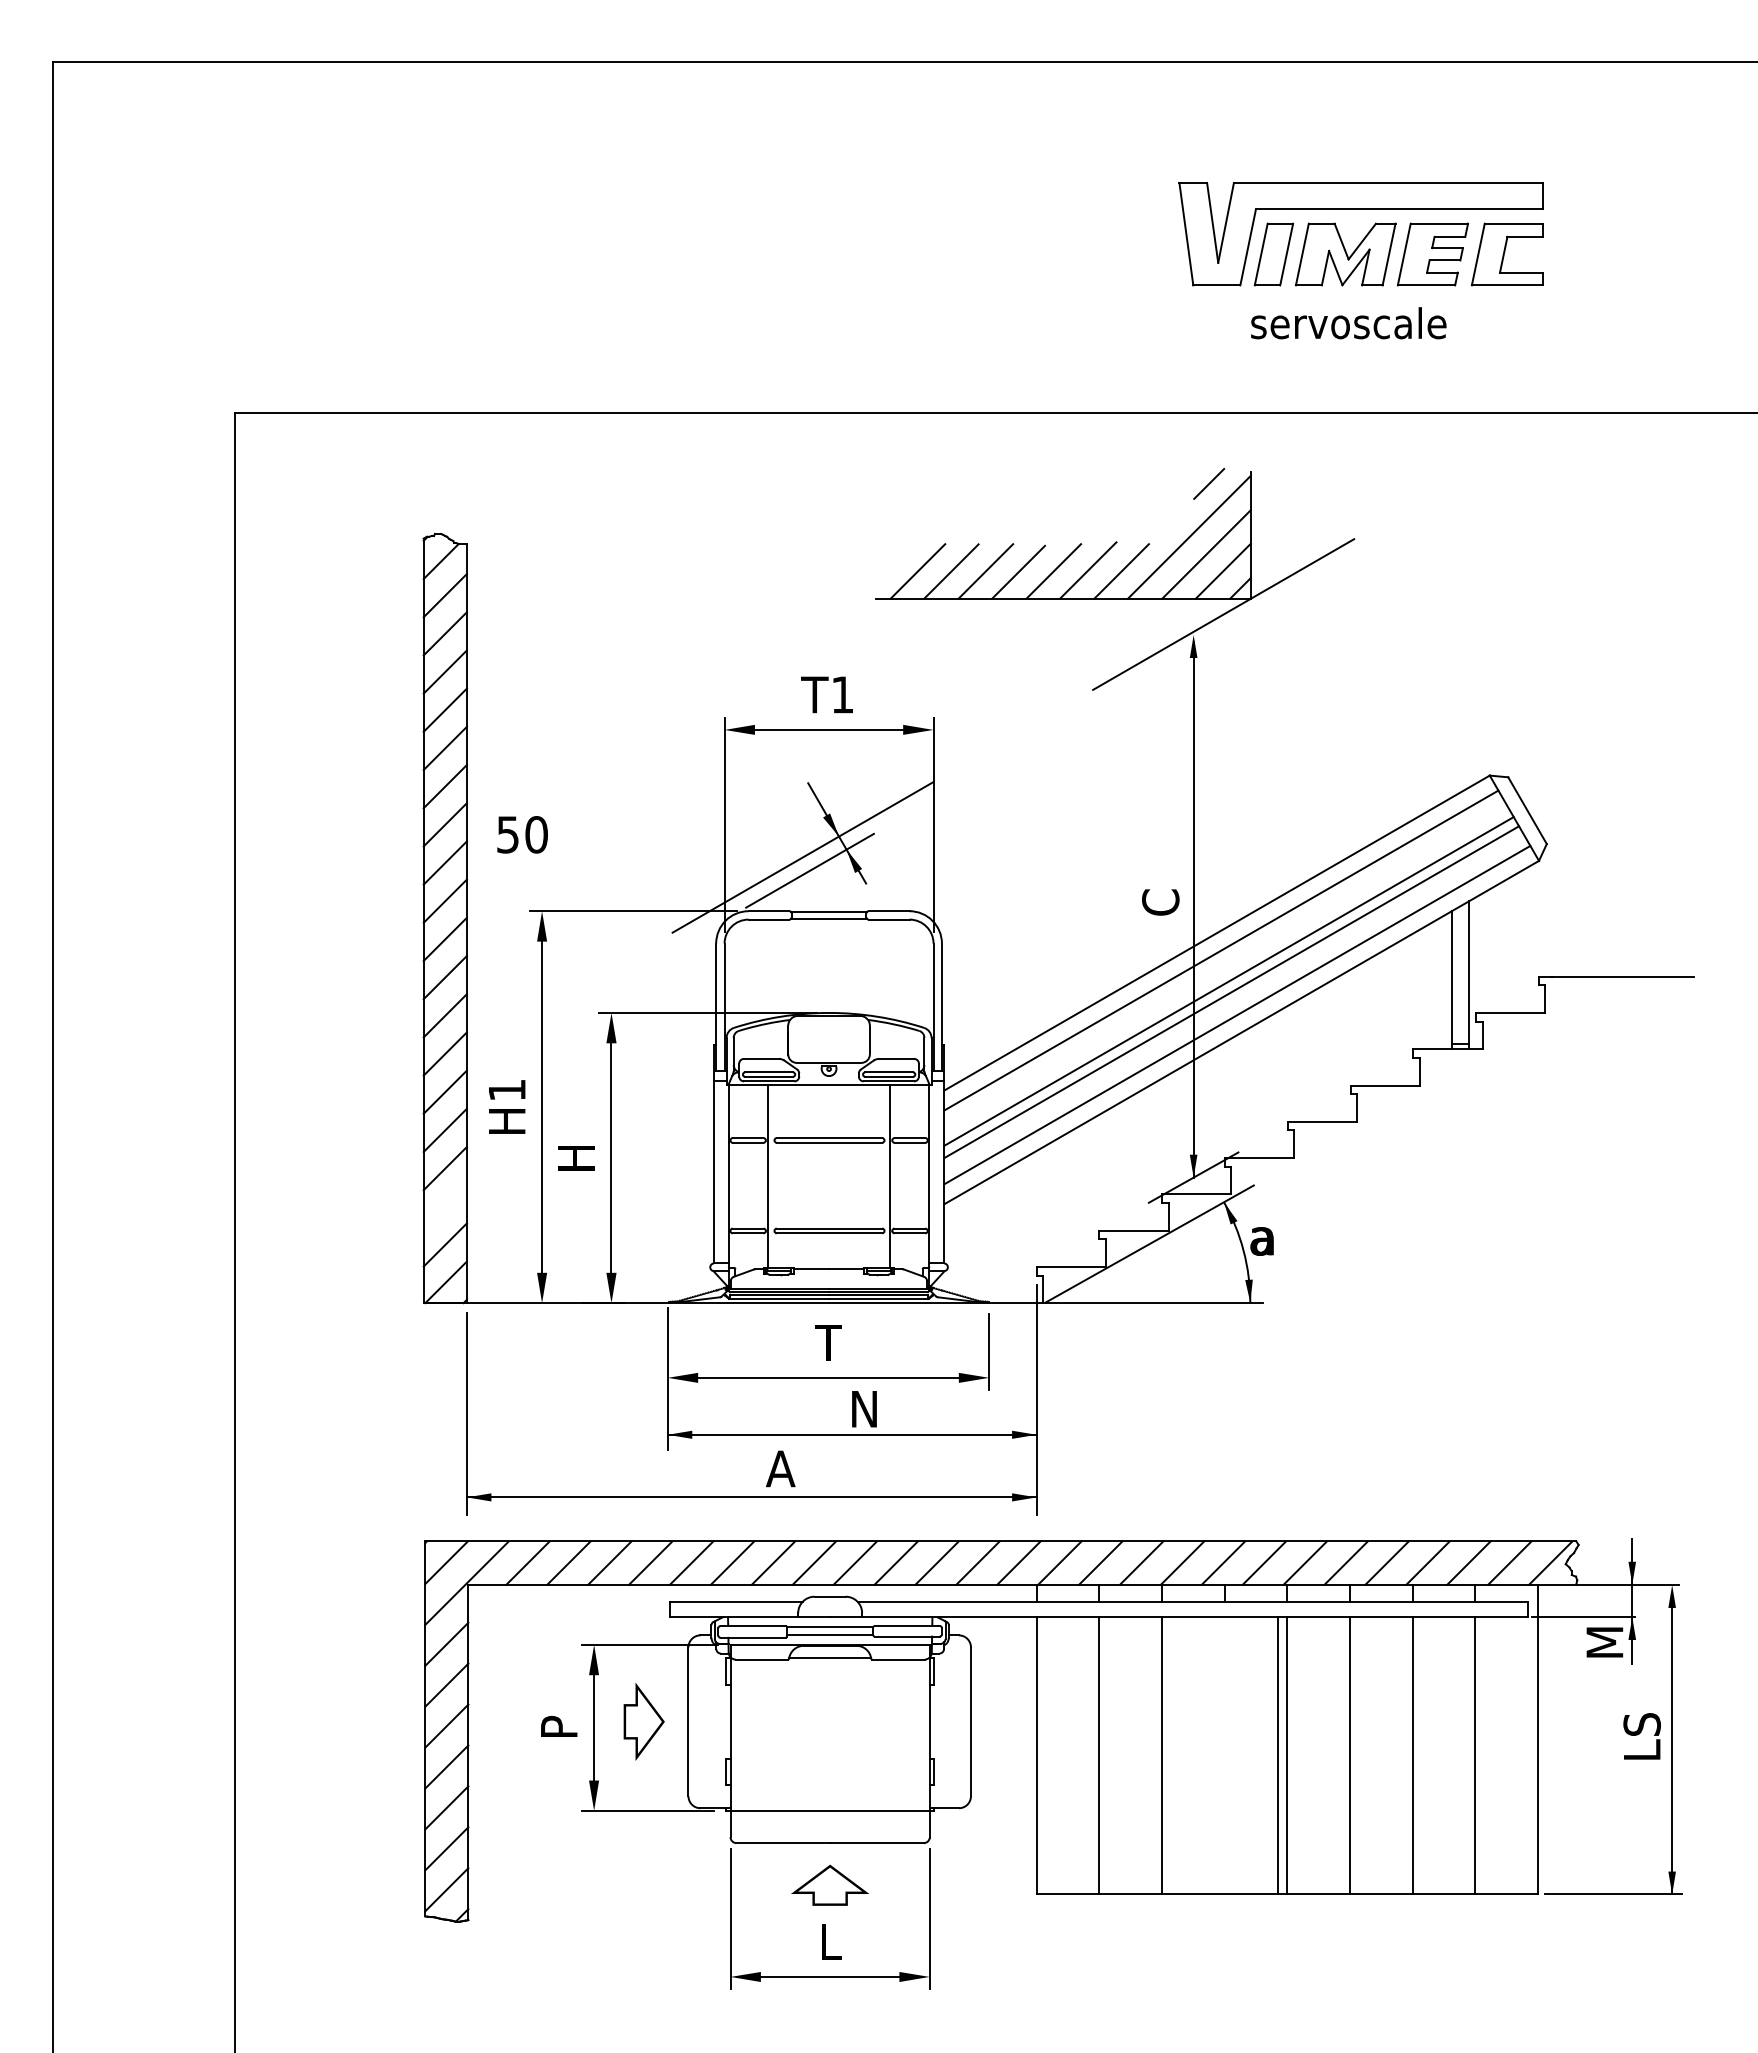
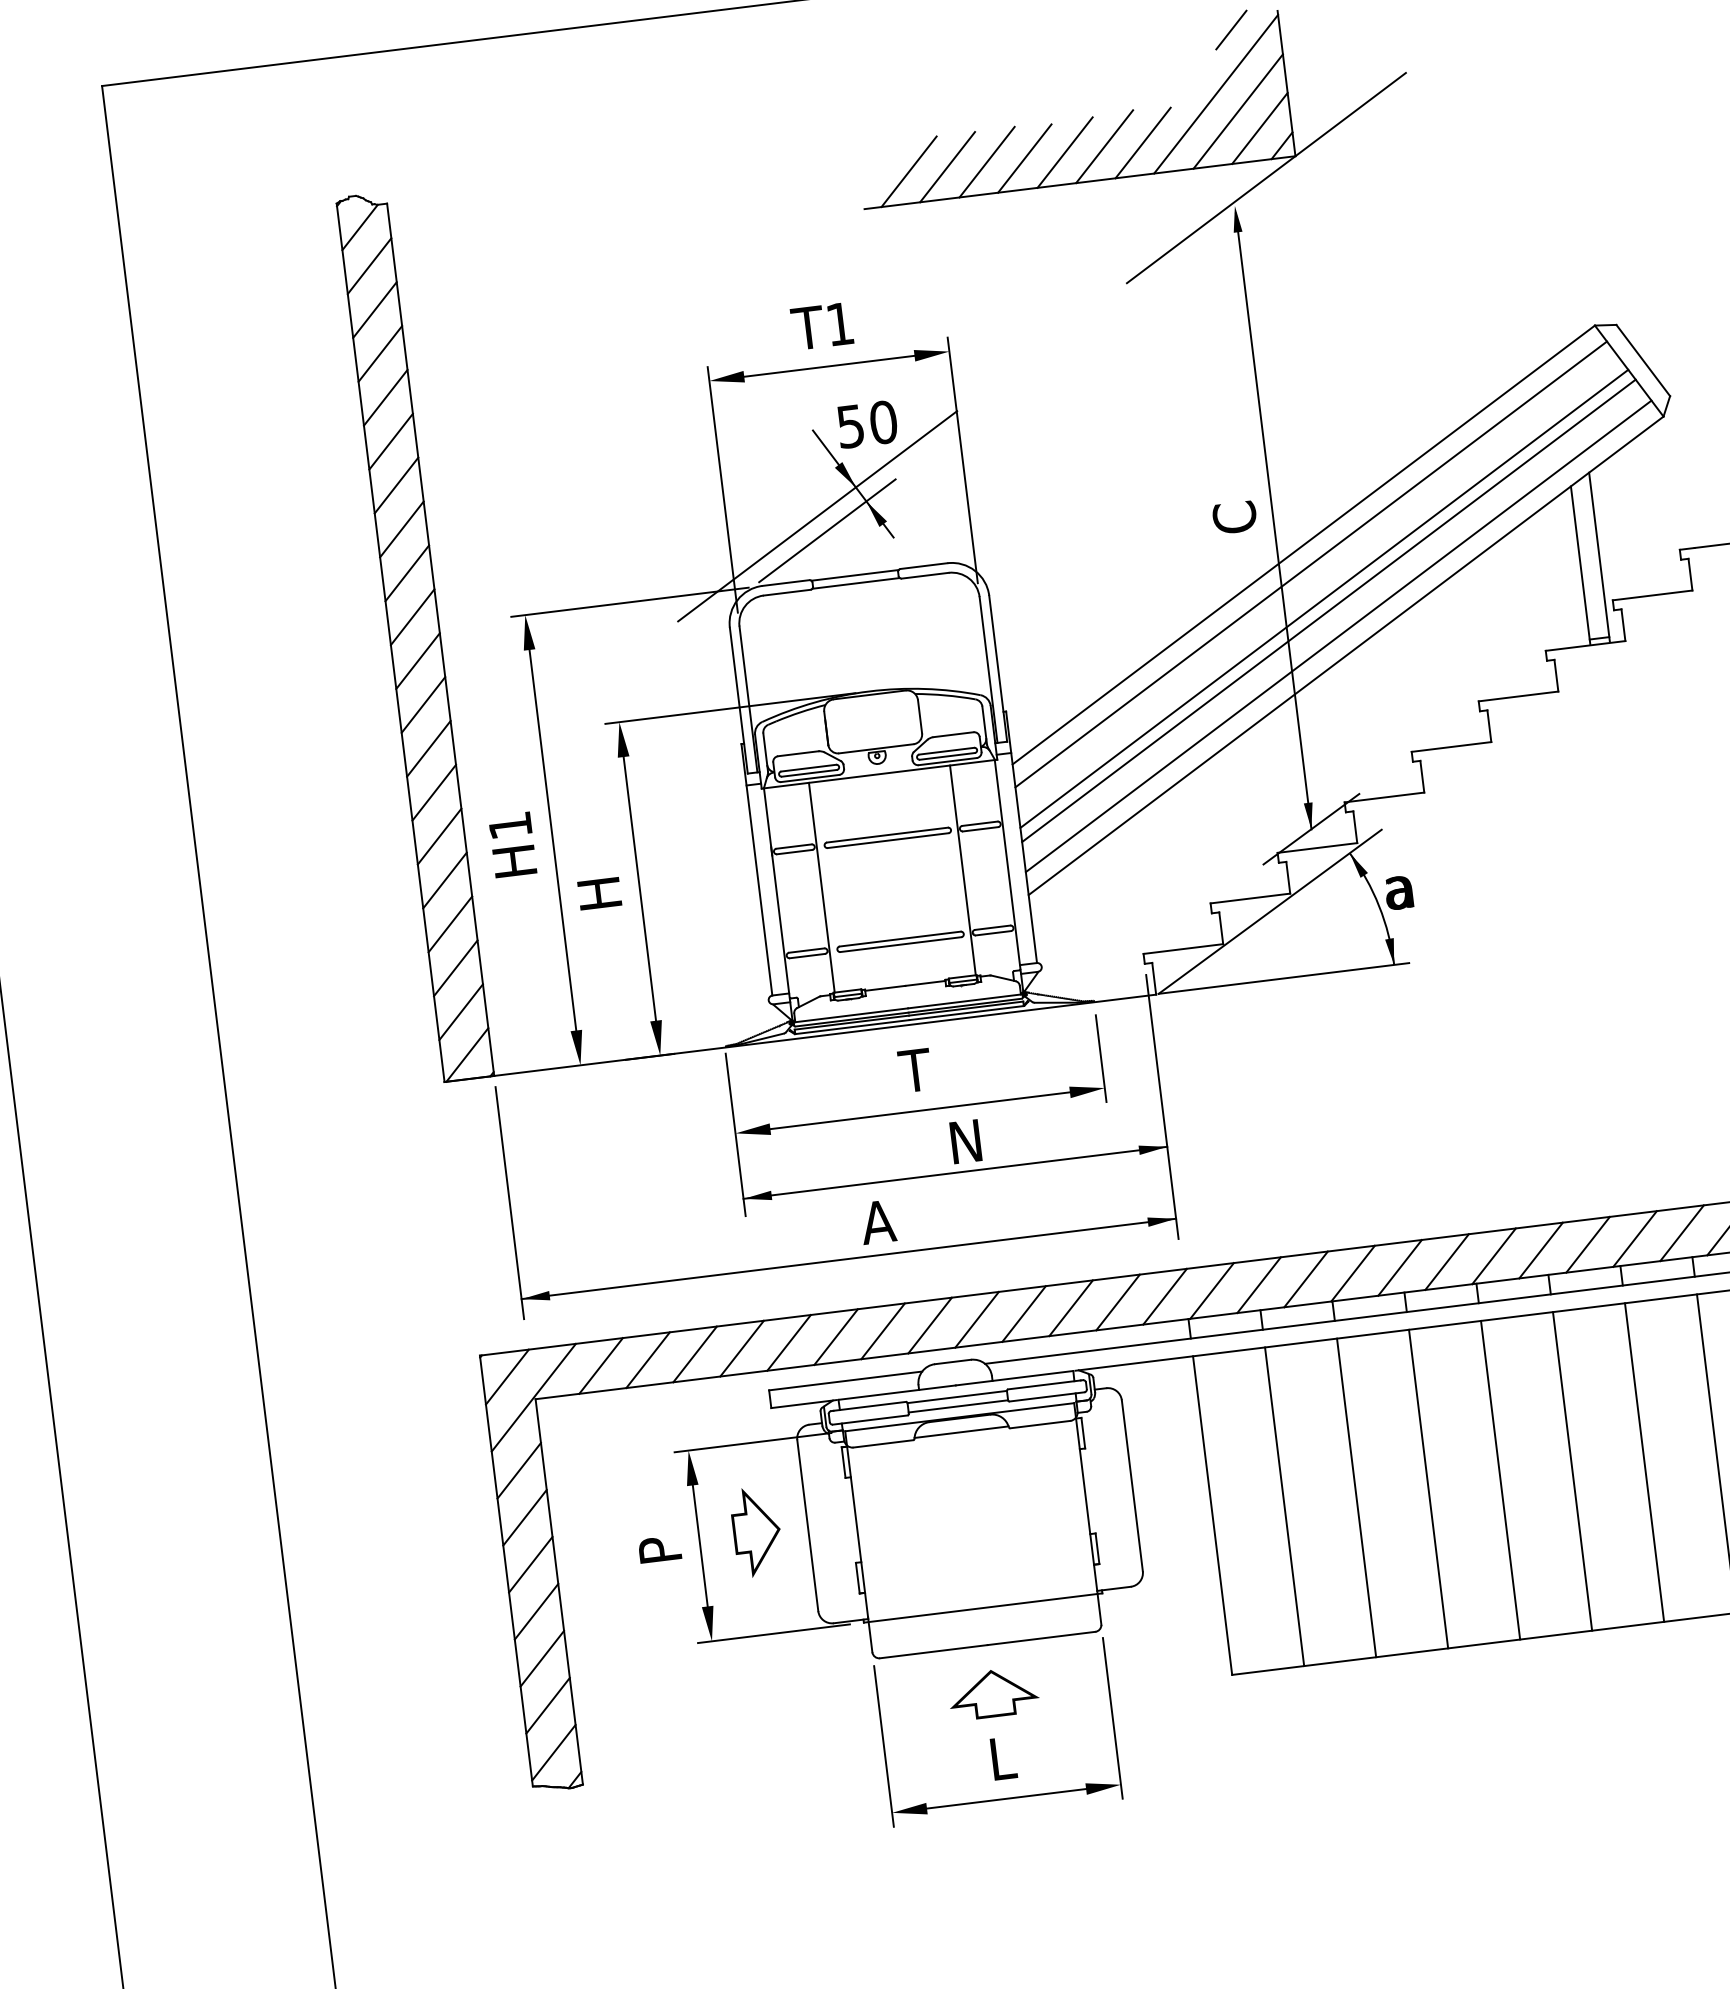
text: (522, 834) -> (867, 424), moved
line: (444, 1206) -> (454, 968), added
line: (1277, 1755) -> (1428, 1488), moved

